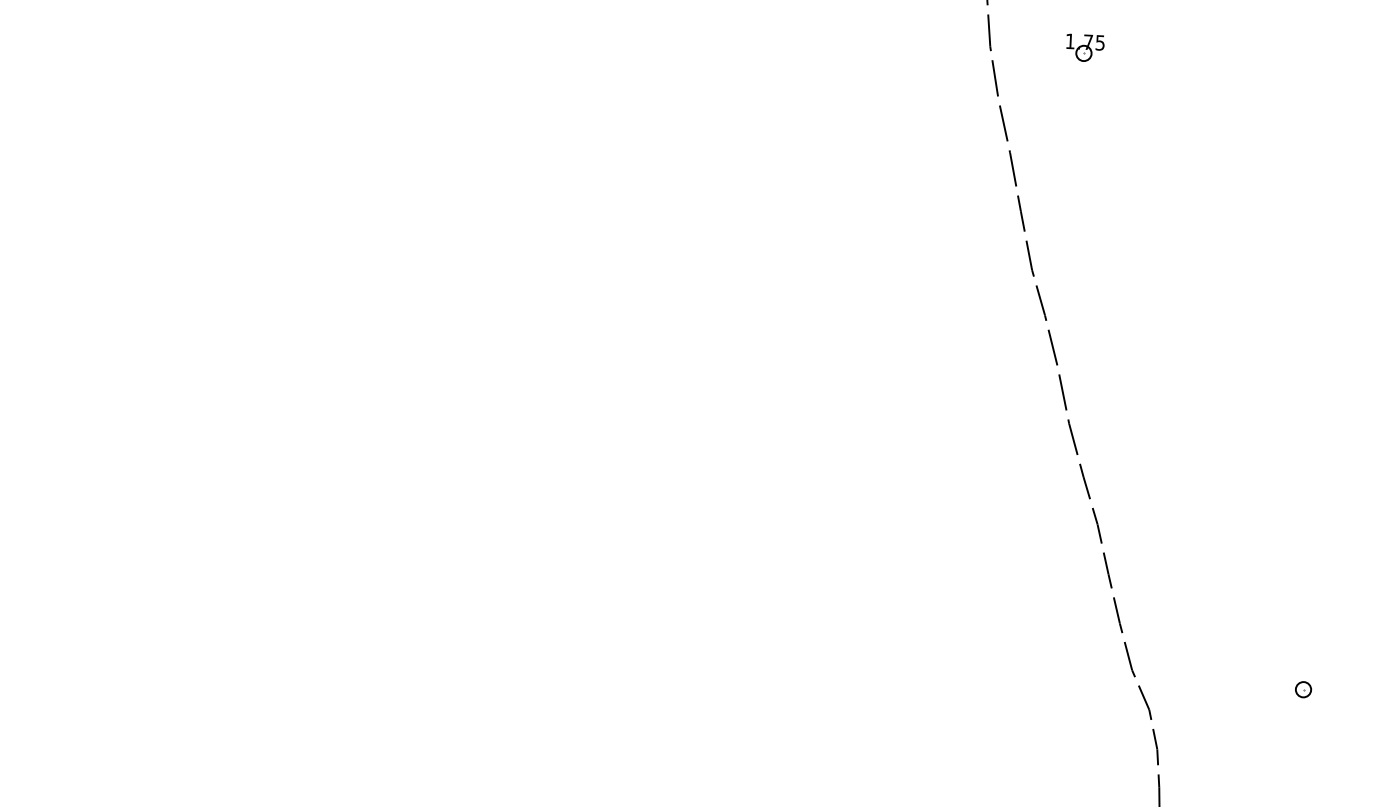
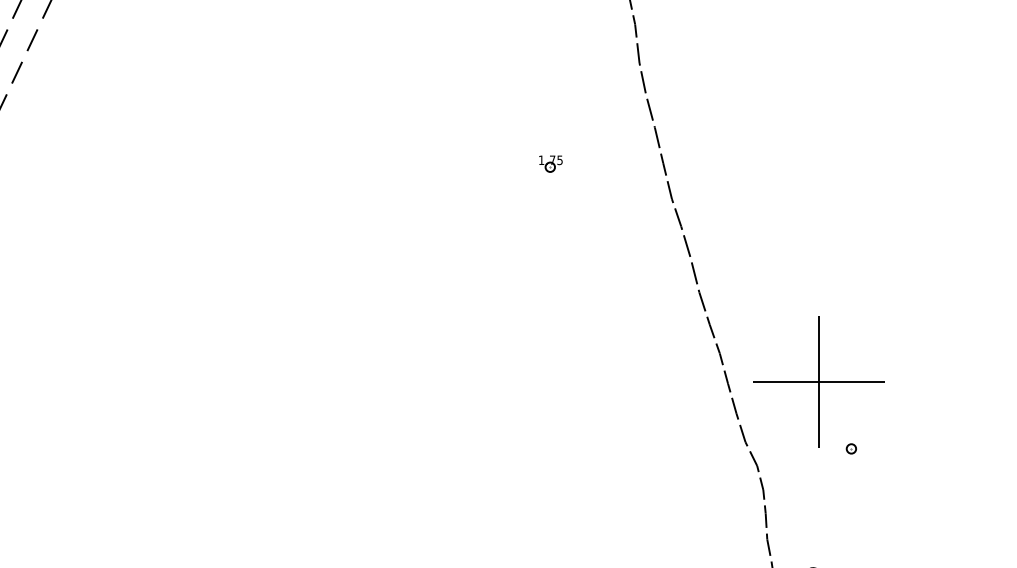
part: (1084, 47) -> (550, 163), moved
part: (1255, 577) -> (818, 381), added

